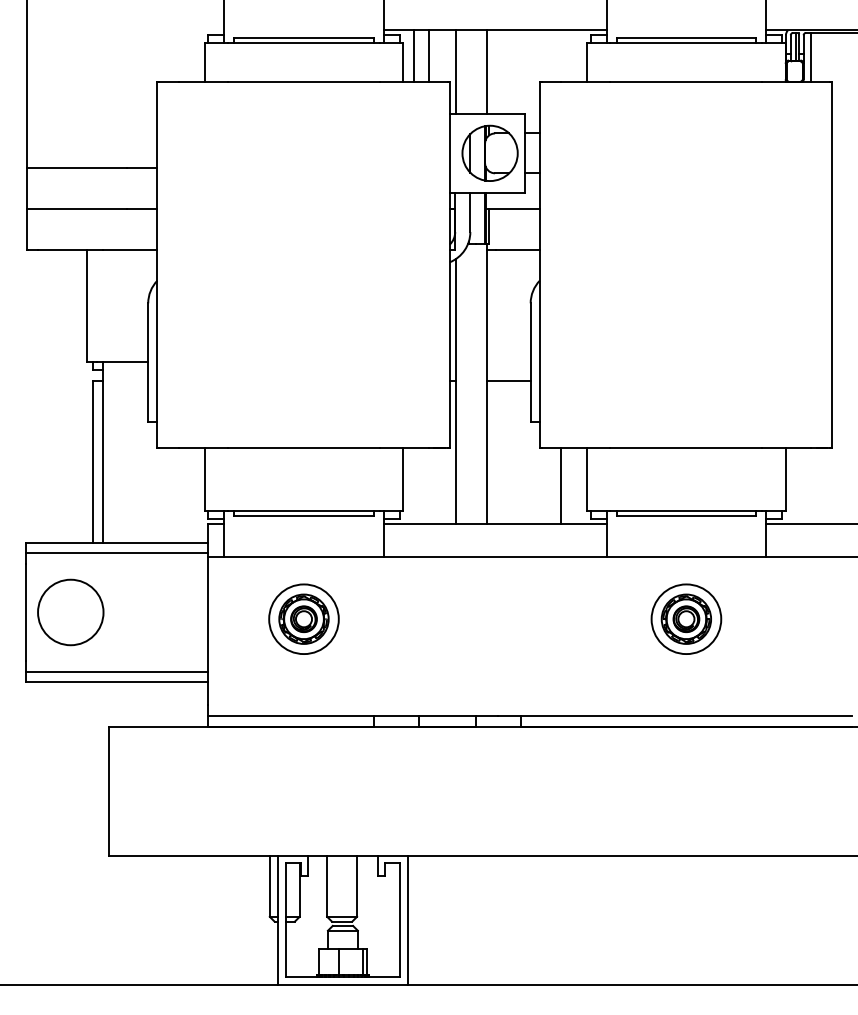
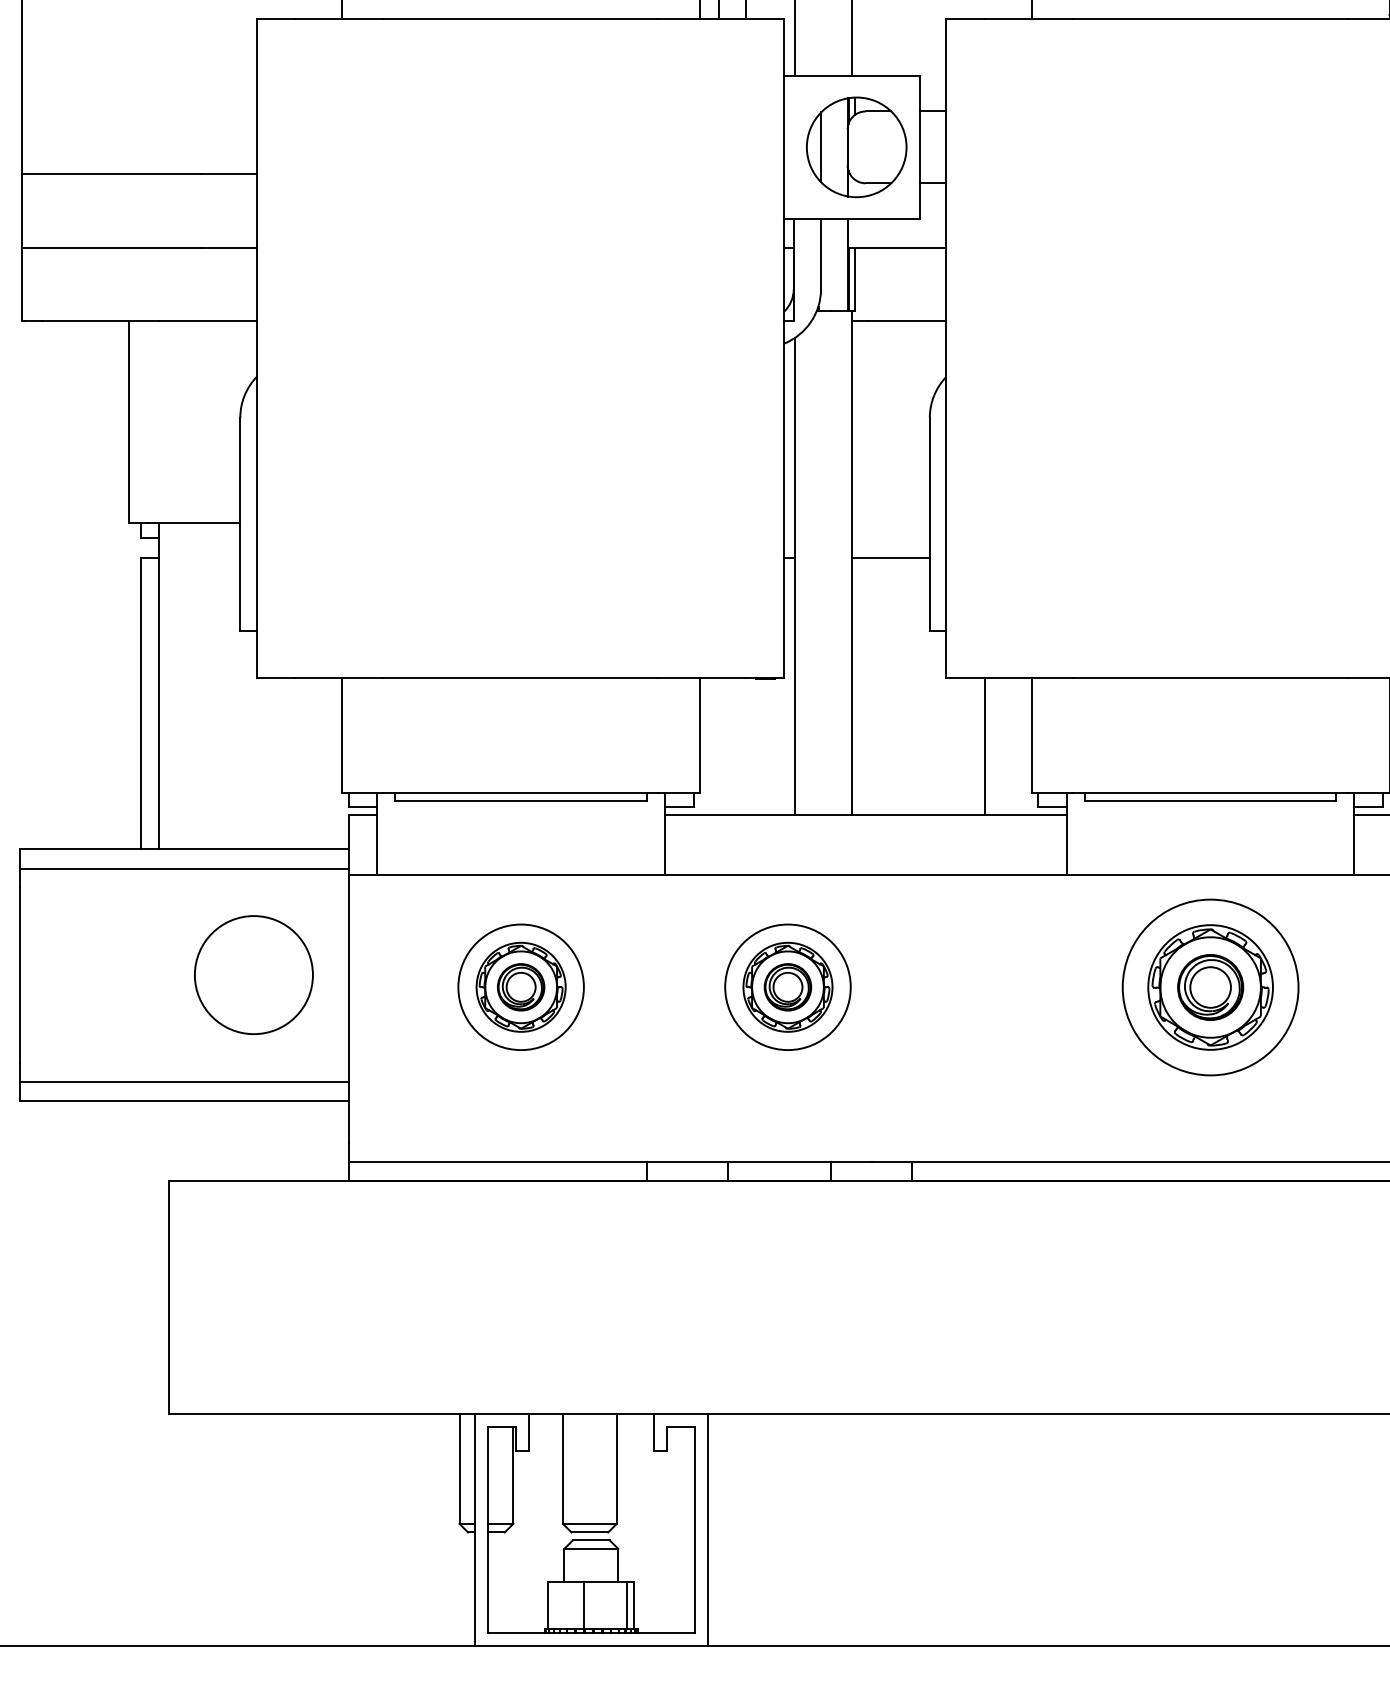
circle: (70, 612) -> (253, 975), moved
part: (451, 618) -> (787, 985), added
part: (686, 618) -> (1210, 985), size x1.4

